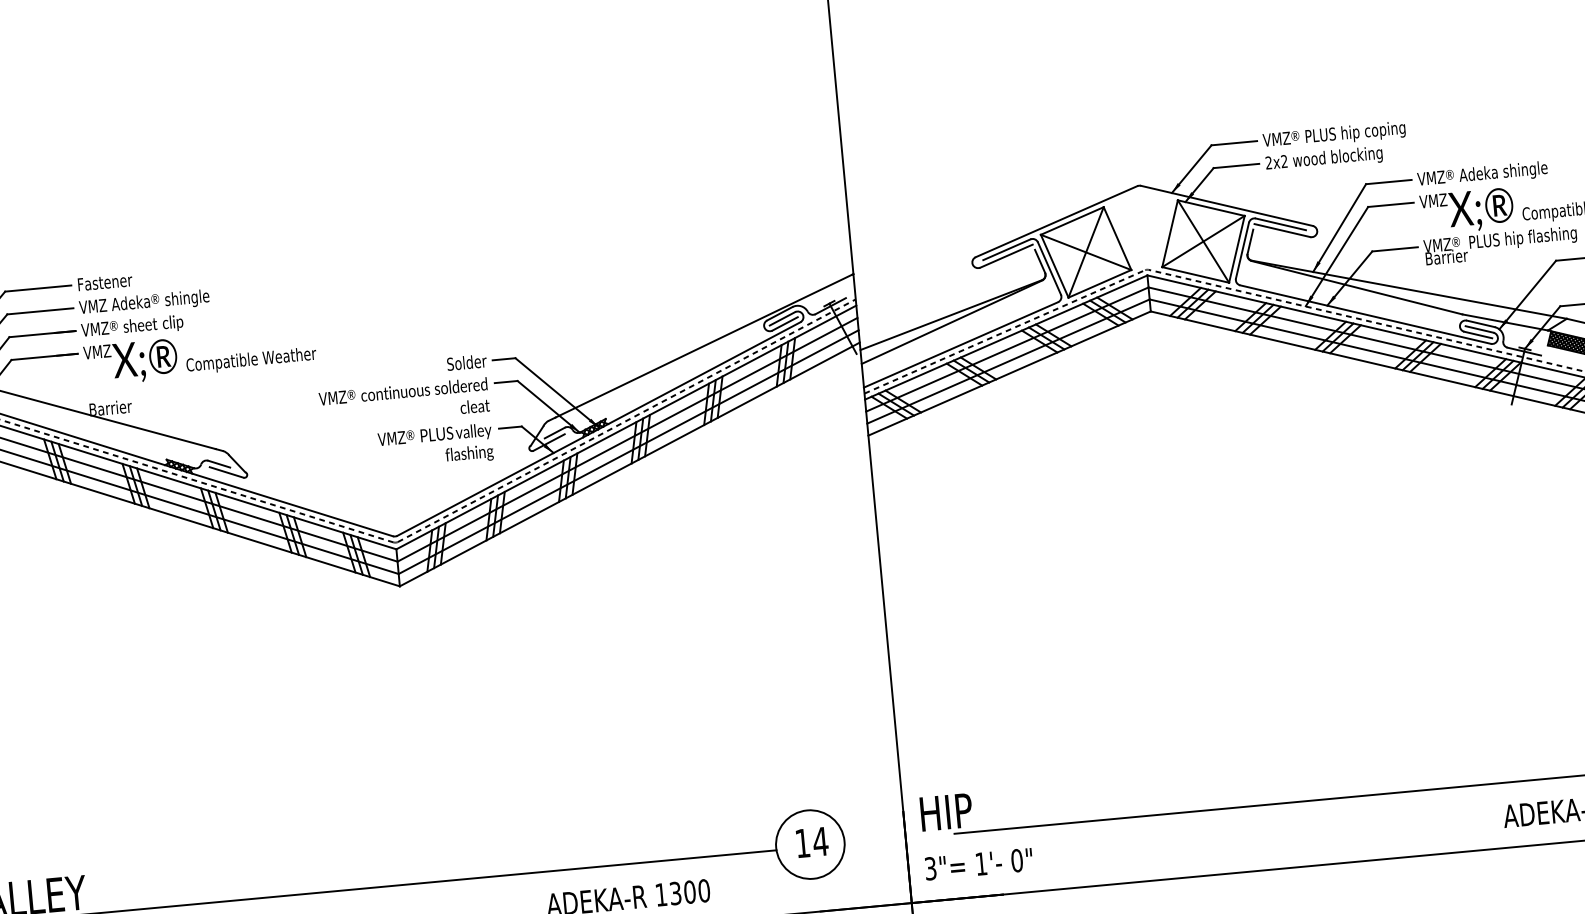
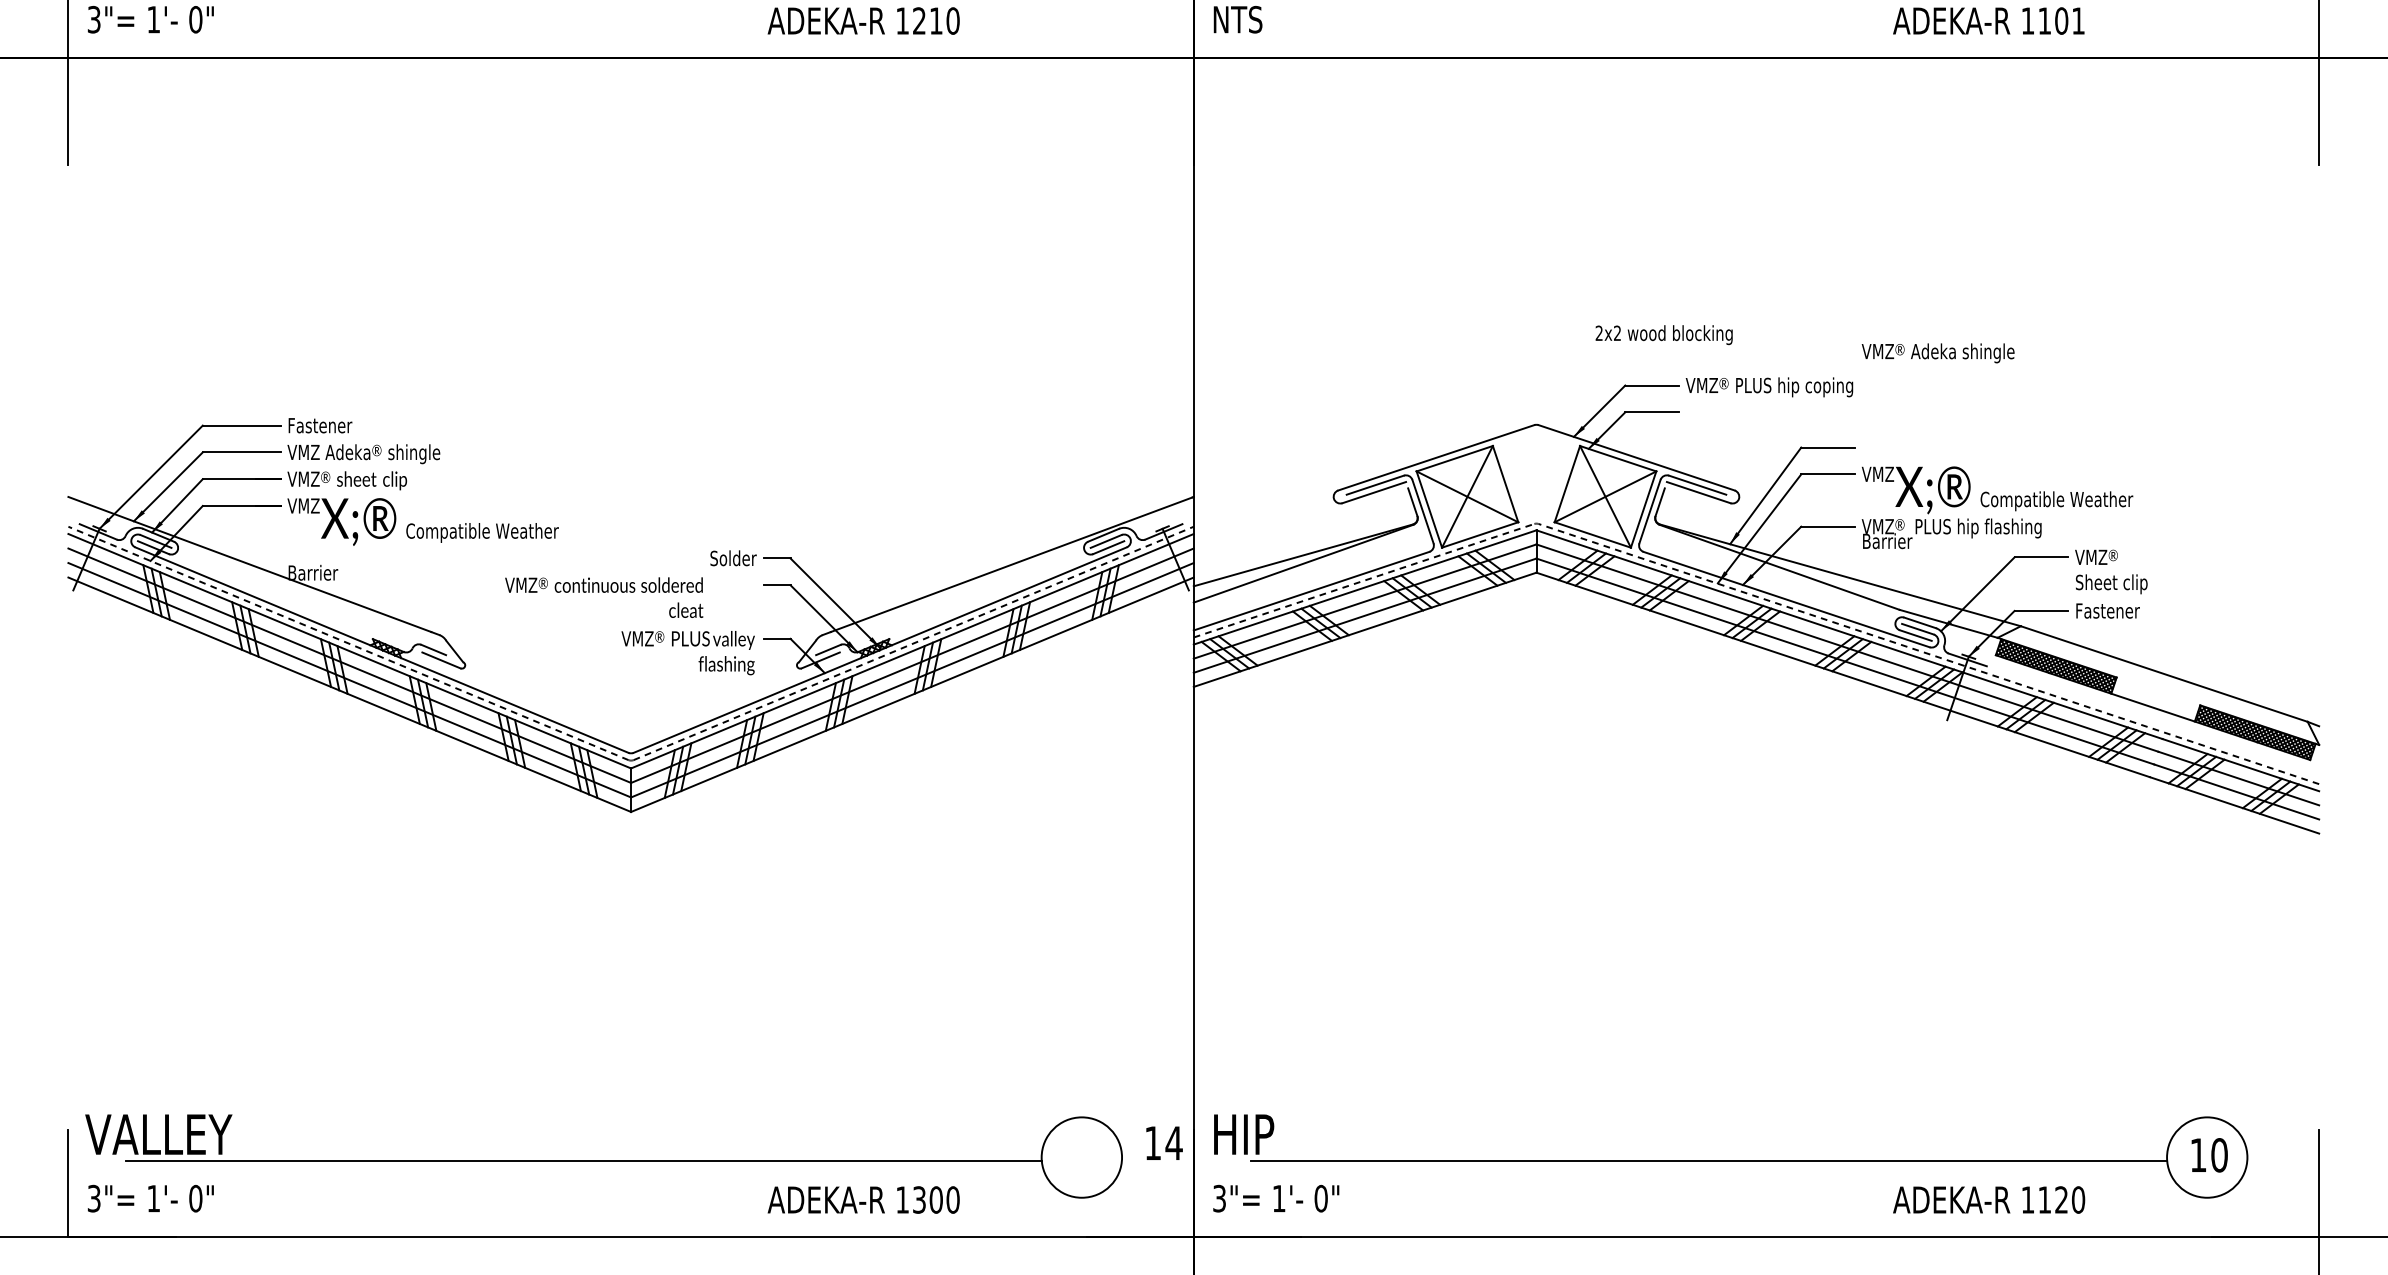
text: (1323, 159) -> (1663, 335), moved
text: (1482, 175) -> (1937, 353), moved
text: (404, 401) -> (604, 597), moved
text: (812, 841) -> (1164, 1142), moved

